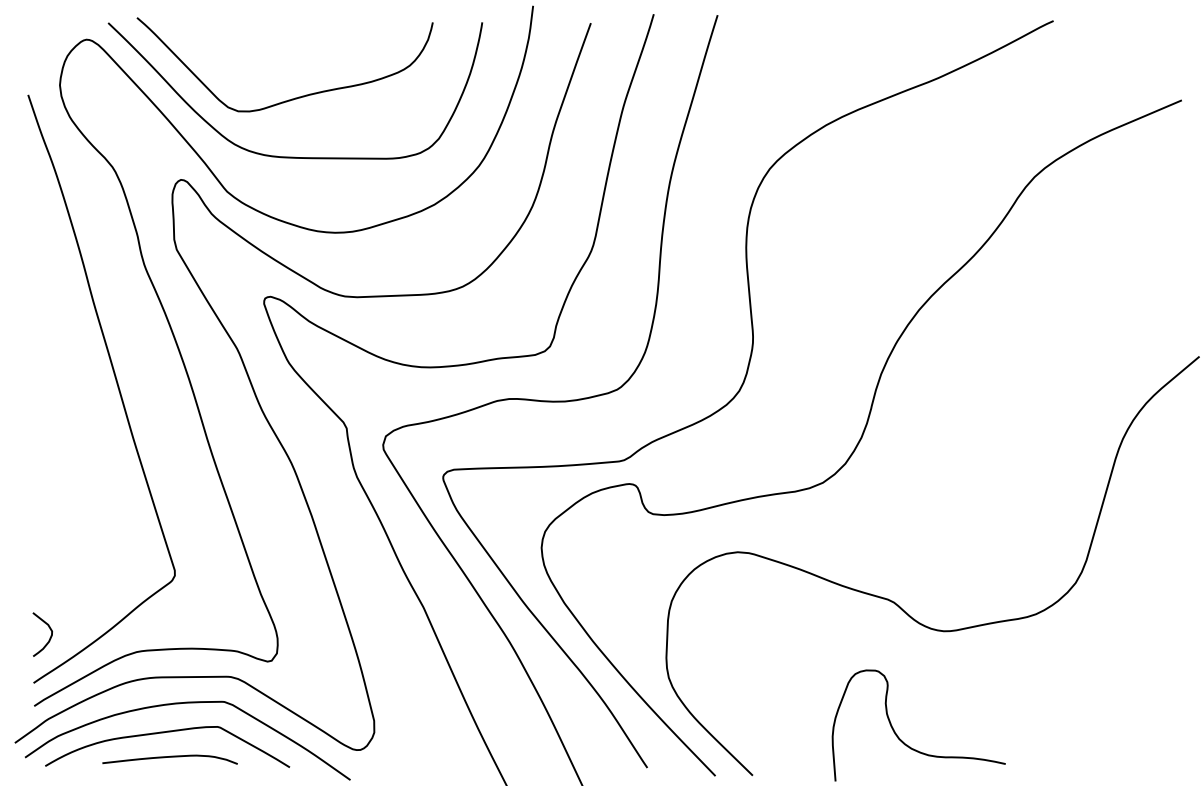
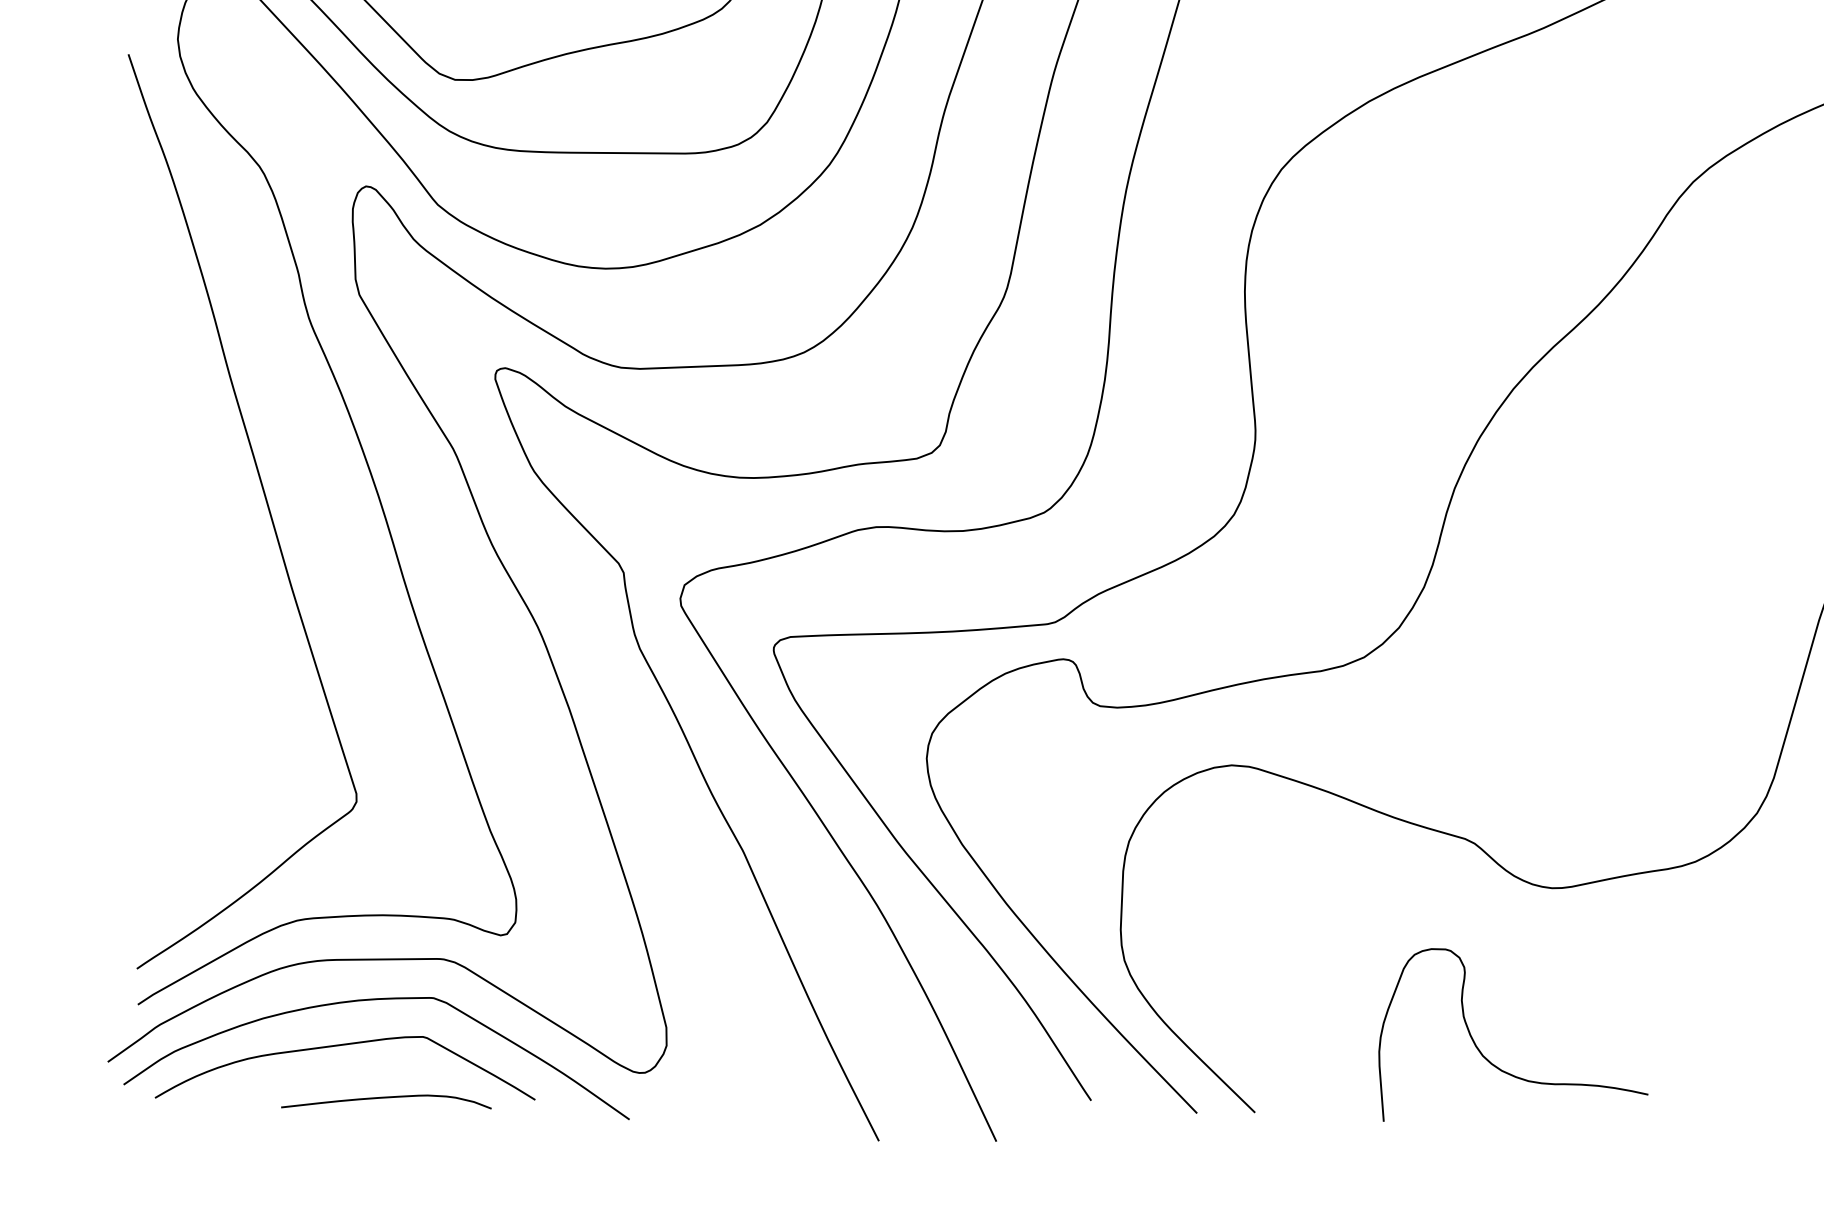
curve: (49, 637) -> (161, 897), removed
curve: (169, 757) -> (385, 1098), moved

